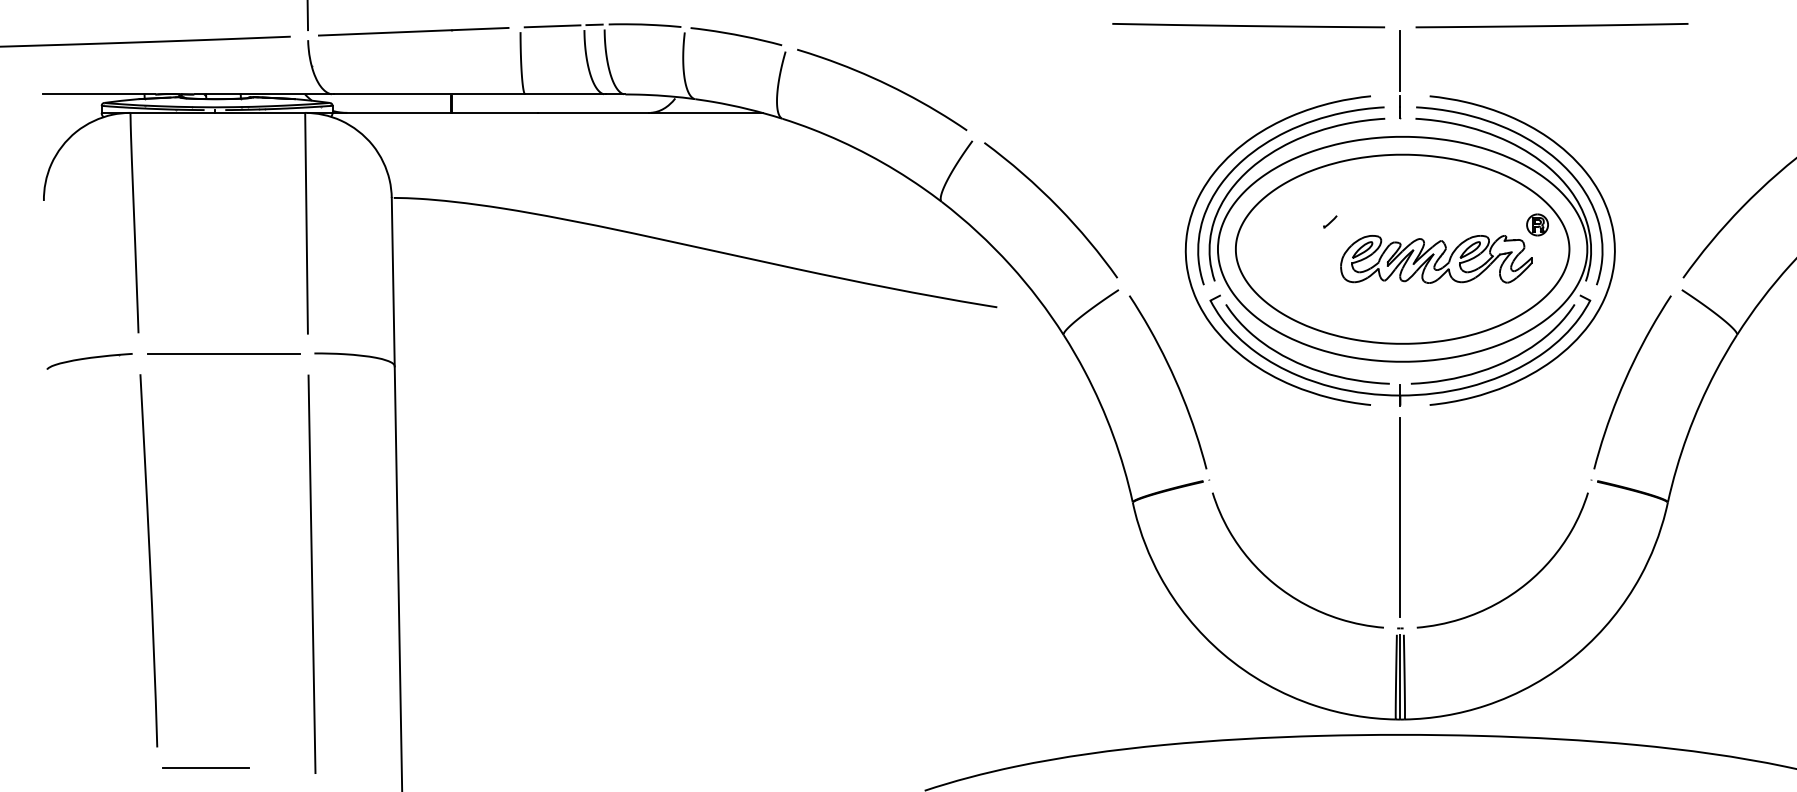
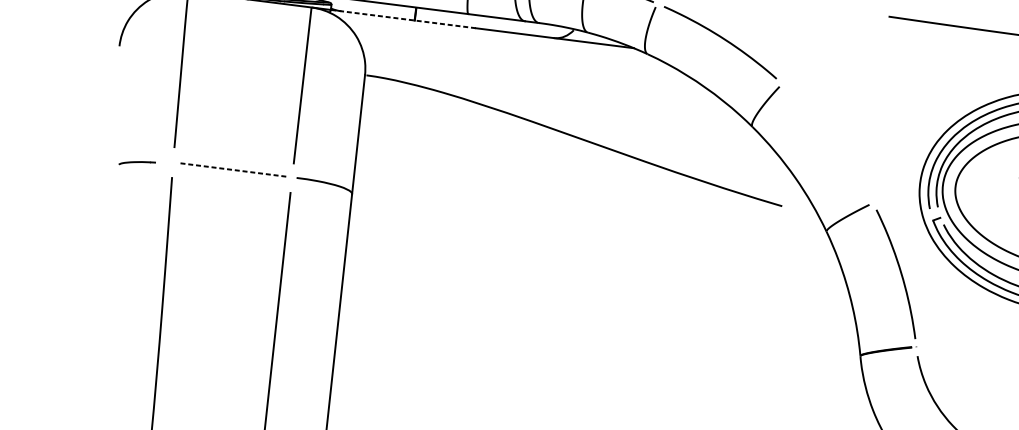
line: (435, 112) -> (403, 18), solid -> dashed
curve: (1055, 205) -> (832, 139), removed
line: (223, 353) -> (232, 169), solid -> dashed
part: (89, 361) -> (137, 163), size x0.6

